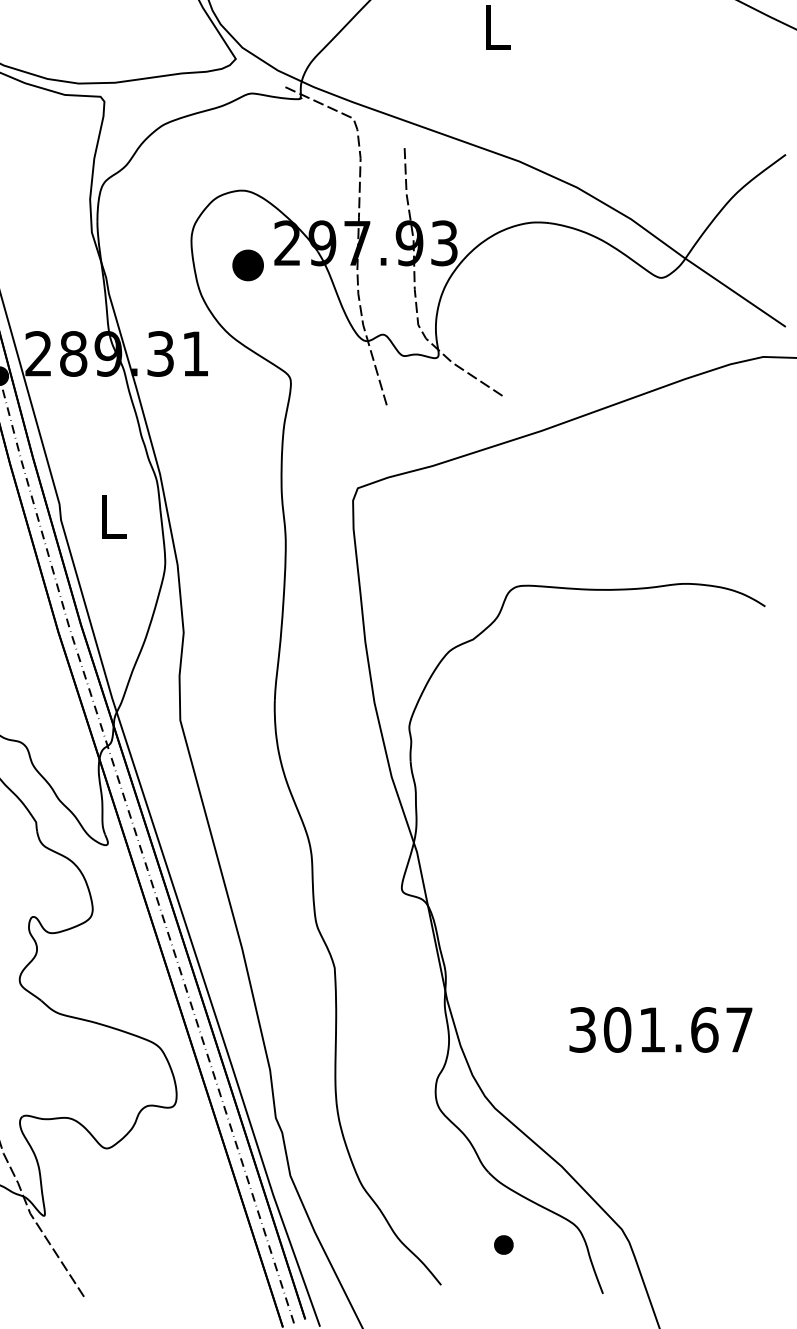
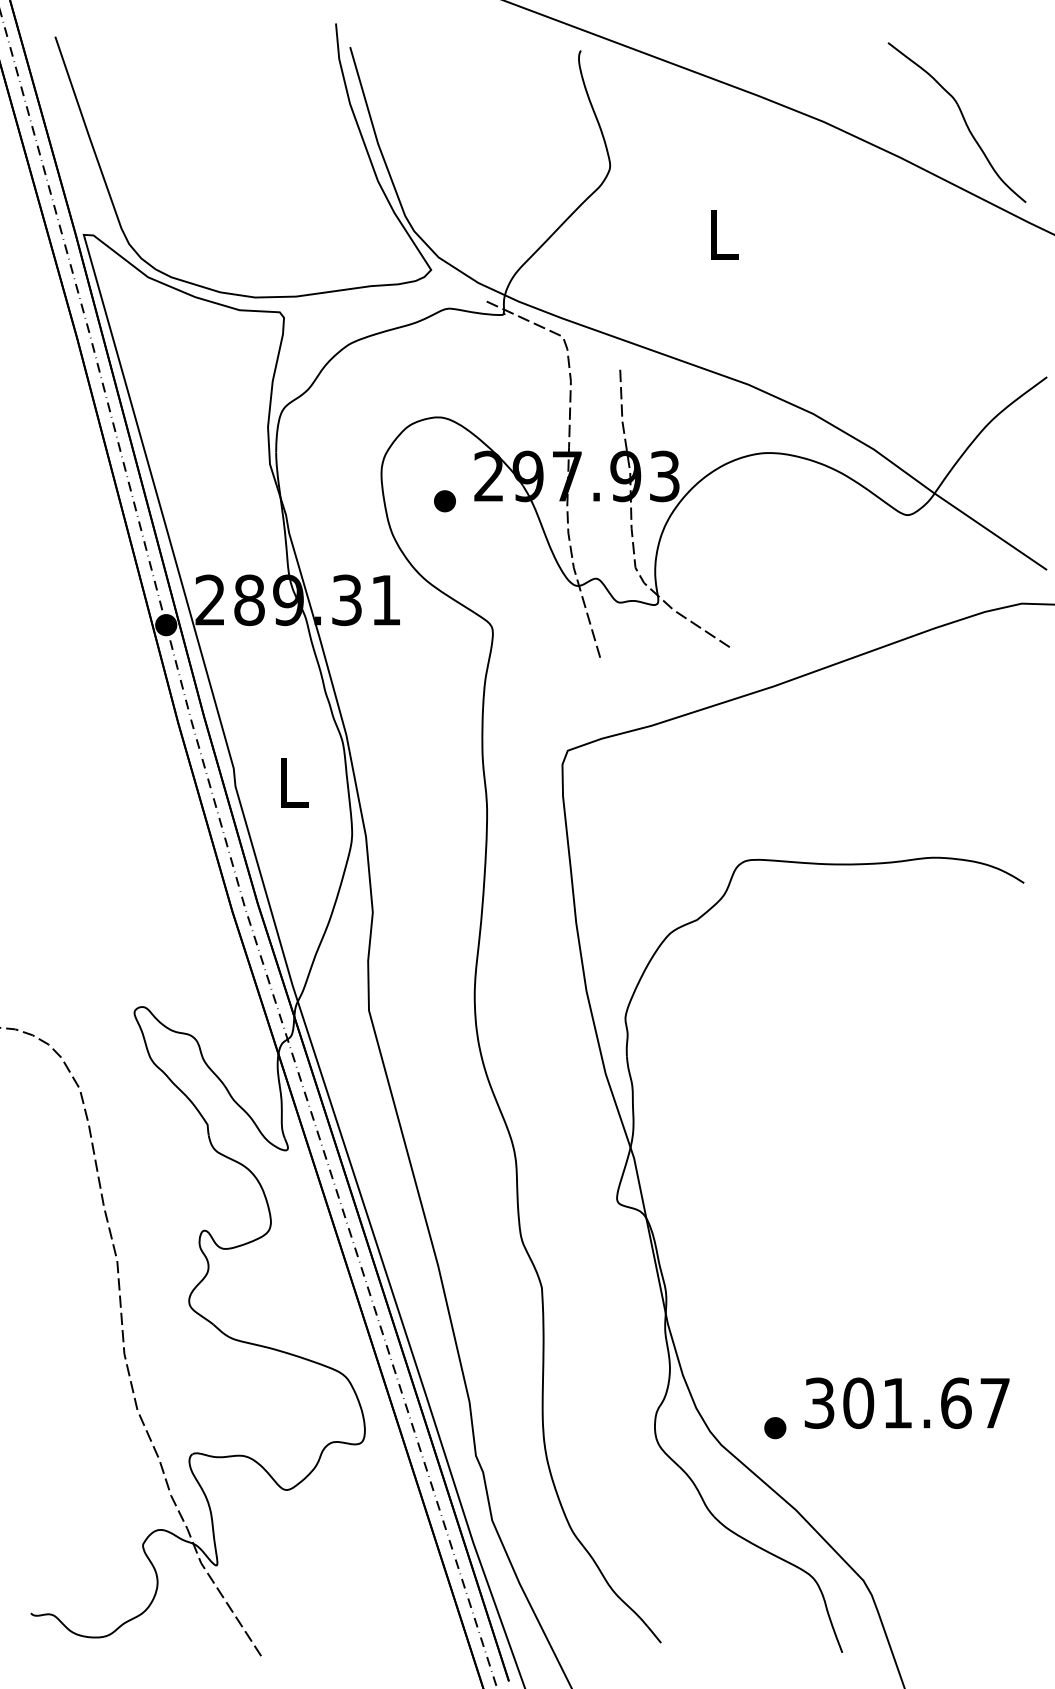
part: (247, 265) -> (444, 501), size x0.62
text: (660, 1029) -> (906, 1402), moved
part: (504, 1245) -> (775, 1428), moved

